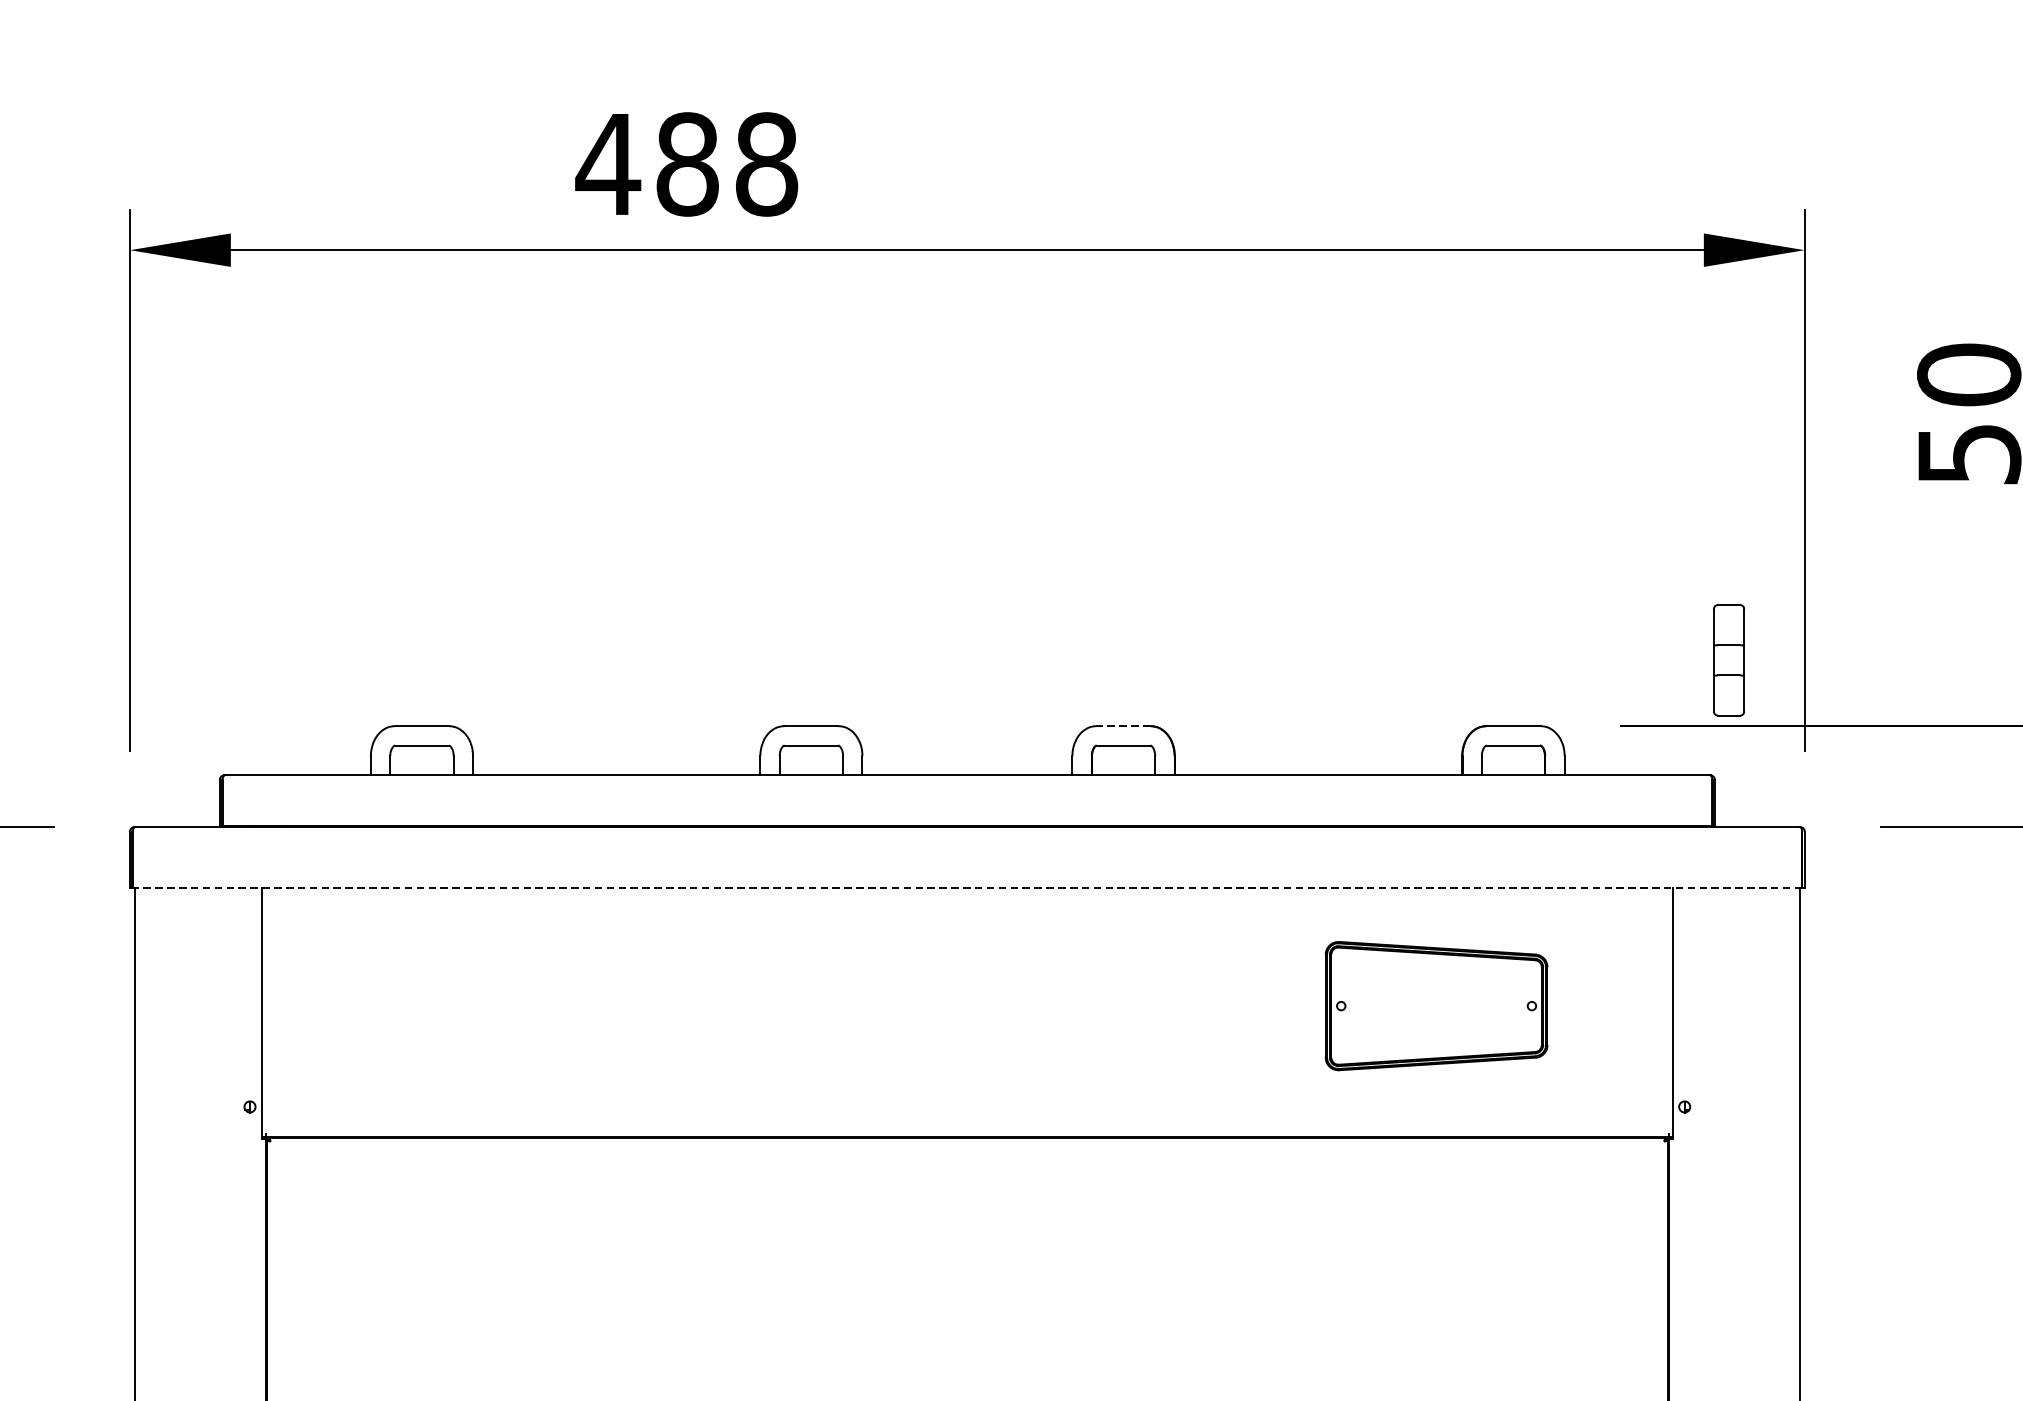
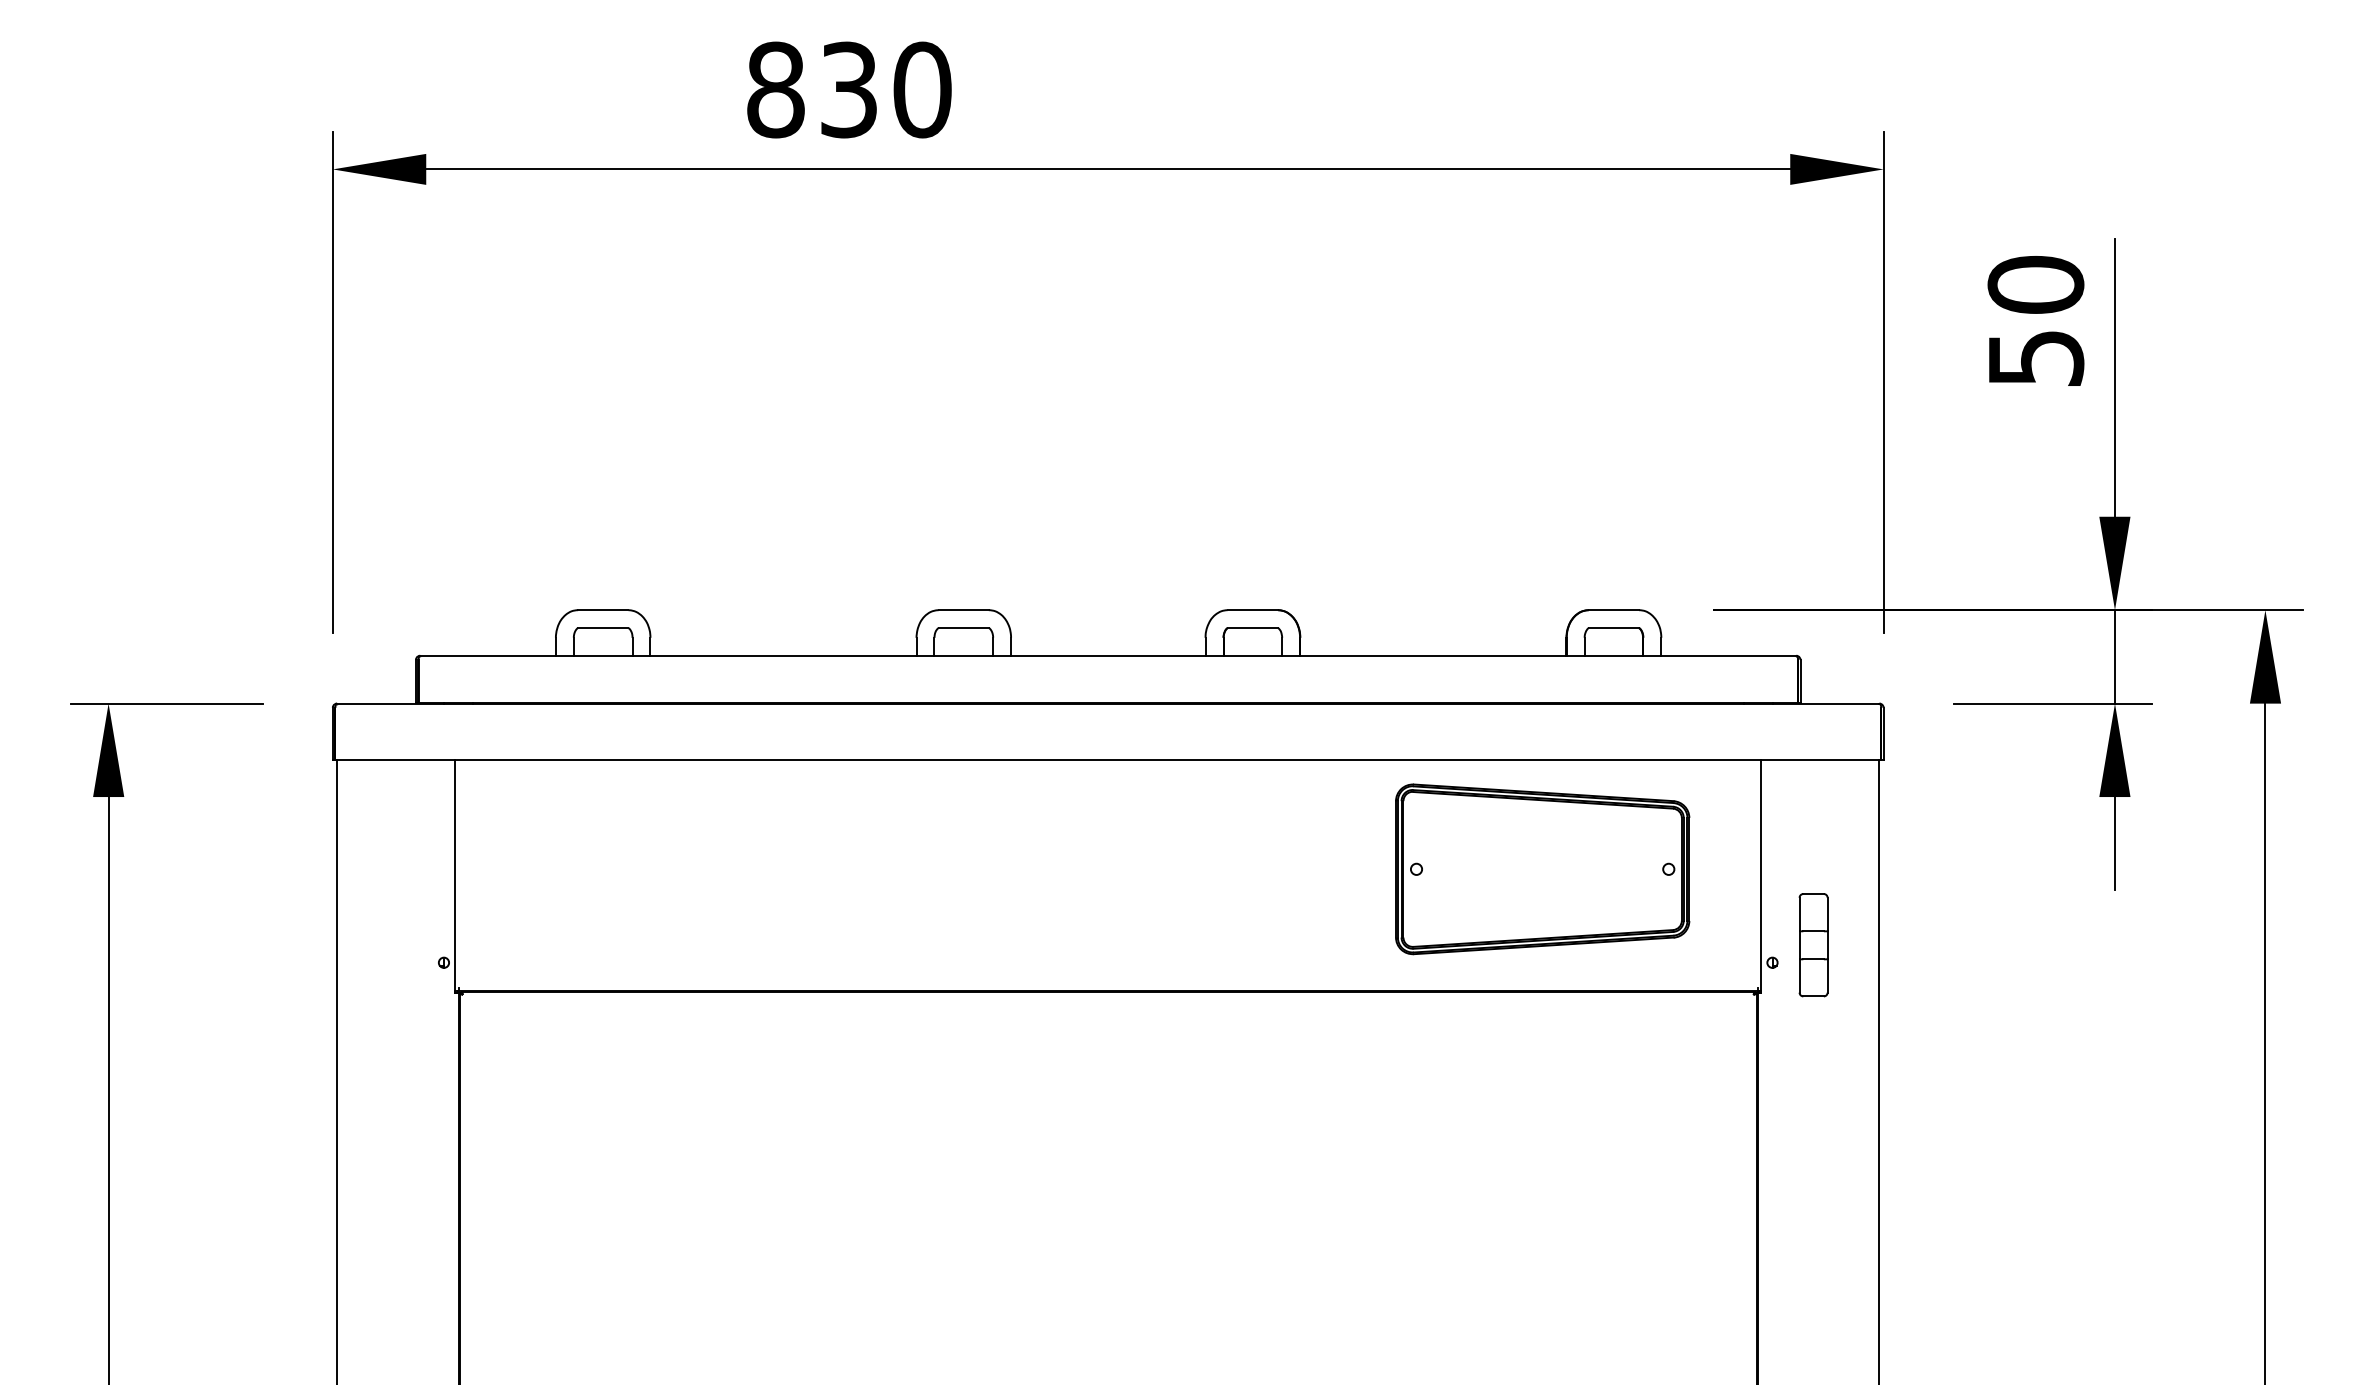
text: (686, 163) -> (848, 89), 488 -> 830
part: (1728, 660) -> (1813, 945), moved
line: (1123, 726) -> (1252, 610), dashed -> solid
line: (967, 887) -> (1108, 759), dashed -> solid
part: (1436, 1006) -> (1542, 869), size x1.43

